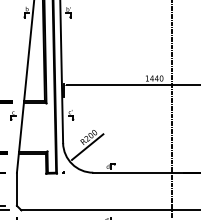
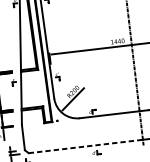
line: (97, 210) -> (86, 146), solid -> dashed

